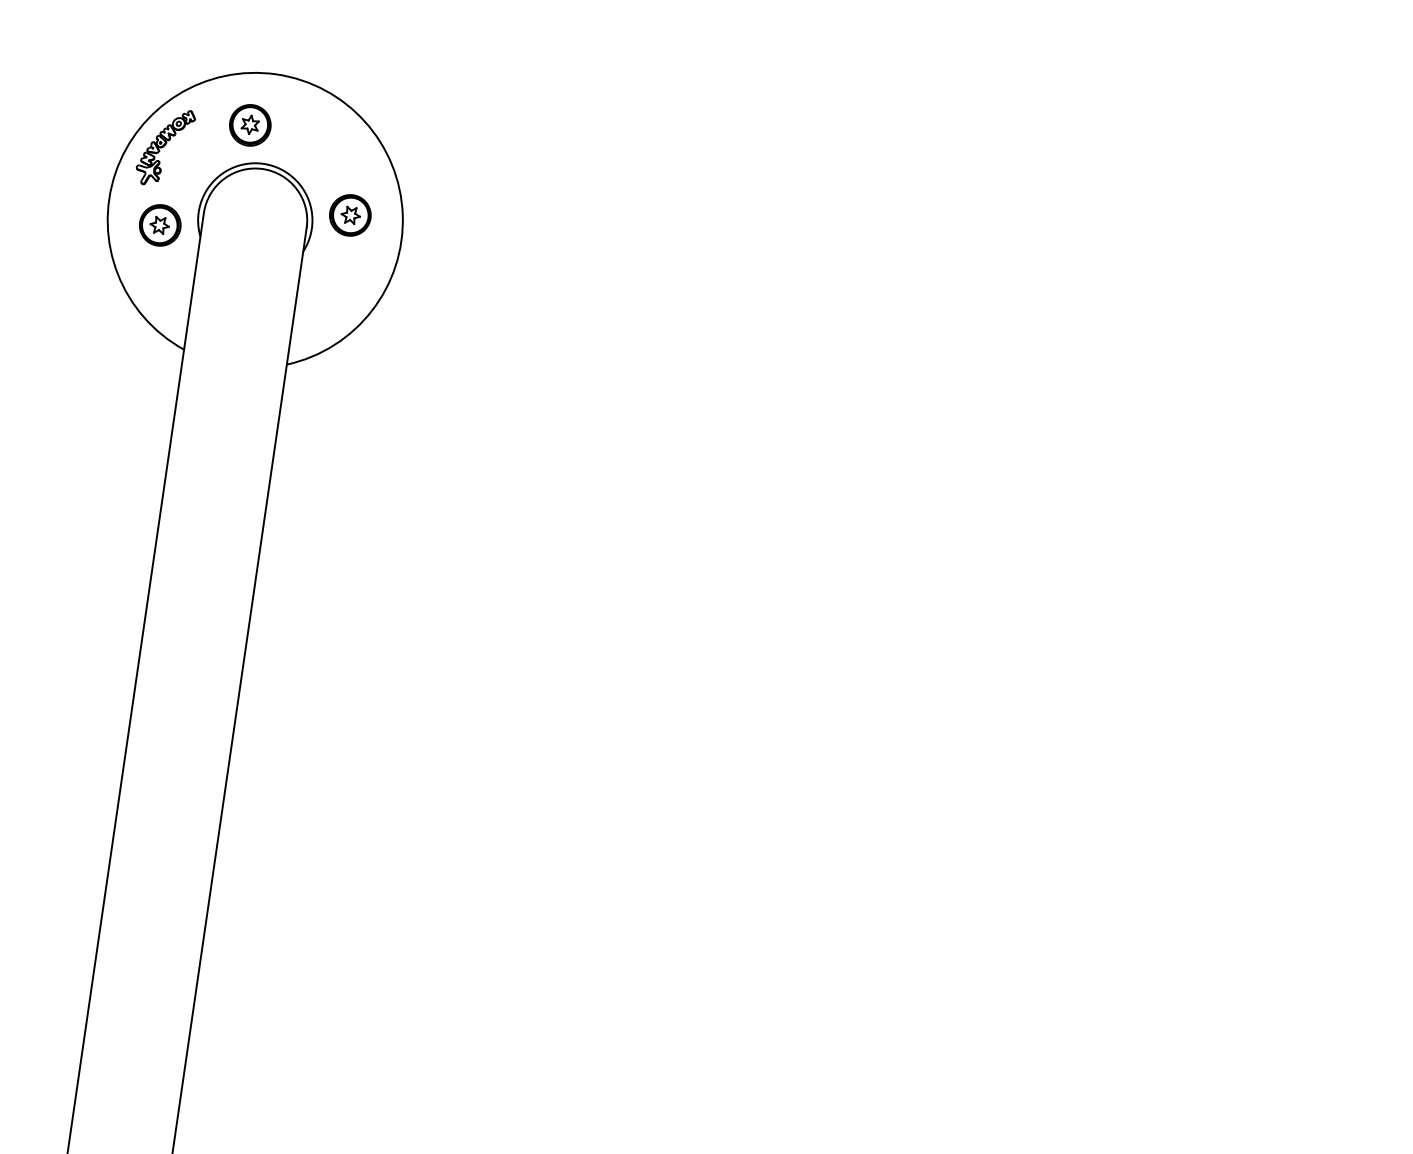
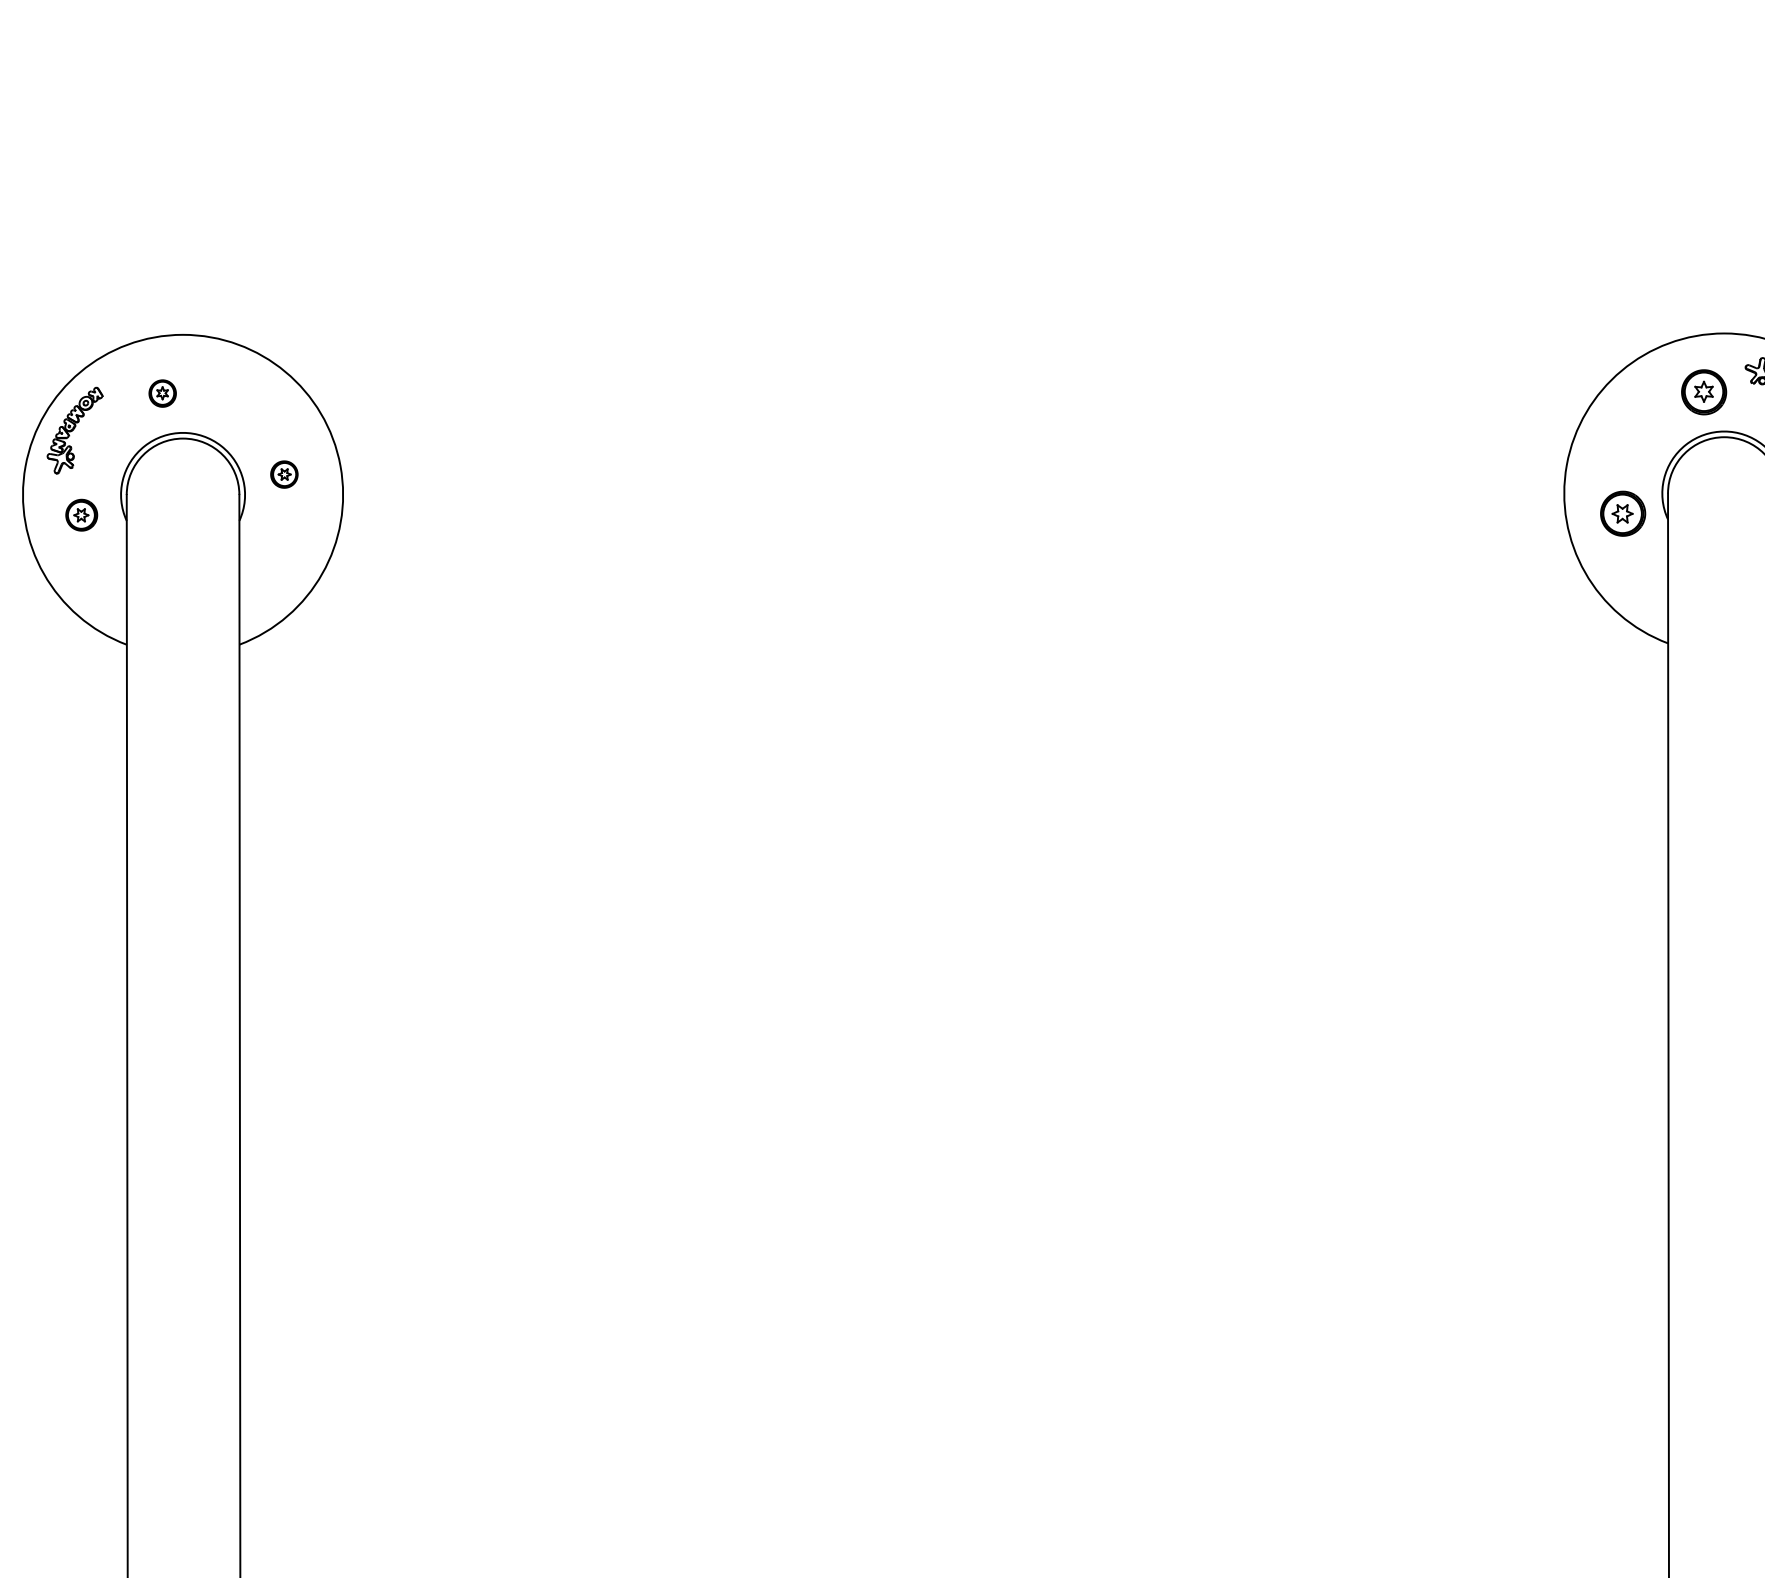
part: (250, 125) -> (162, 393), size x0.6
part: (350, 215) -> (284, 474), size x0.6
part: (159, 225) -> (81, 515), size x0.7

